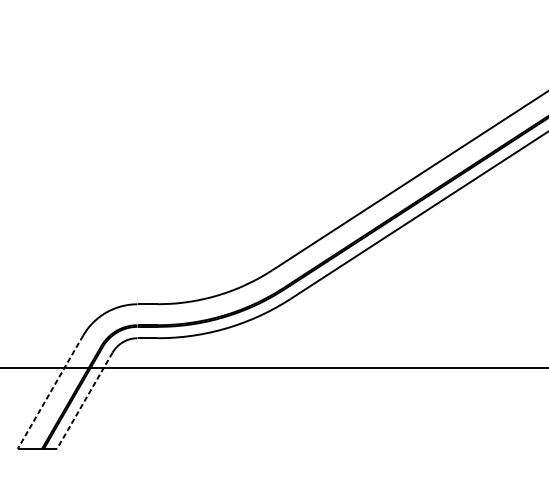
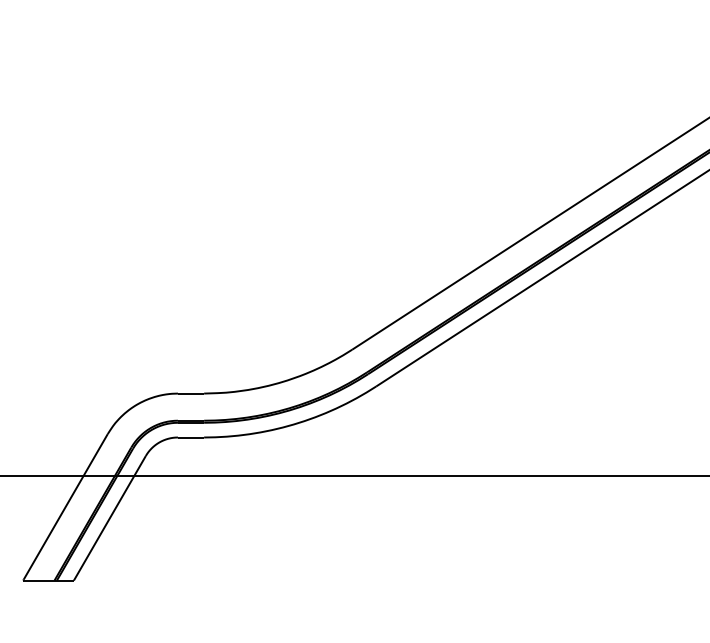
line: (50, 391) -> (65, 506), dashed -> solid
line: (84, 400) -> (109, 518), dashed -> solid

